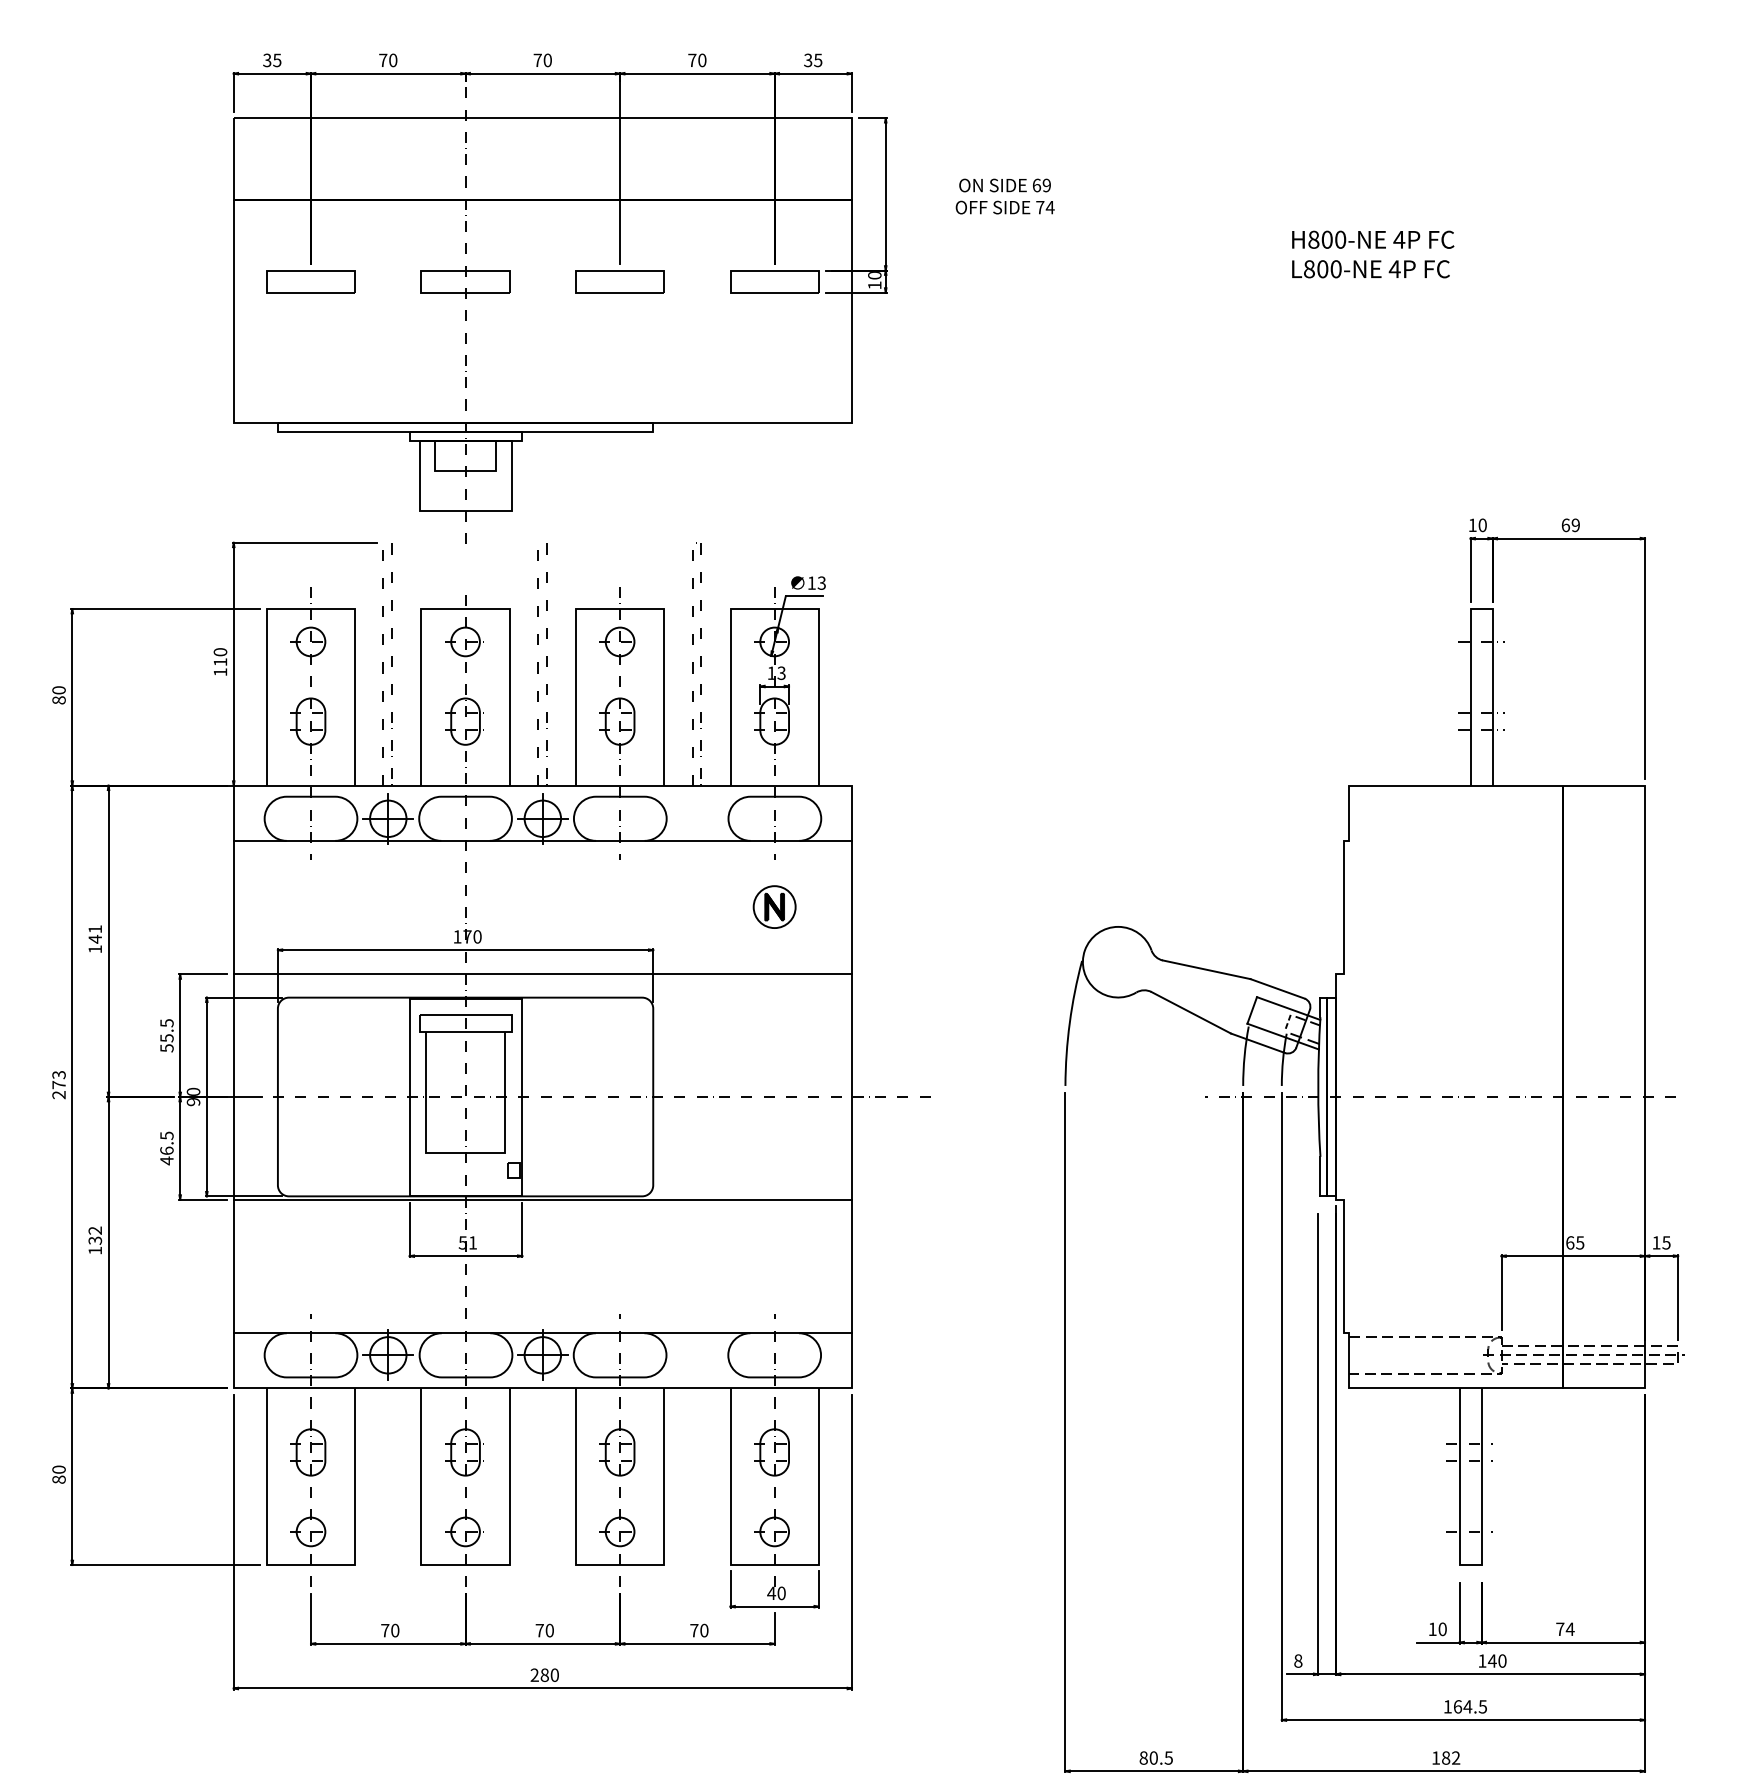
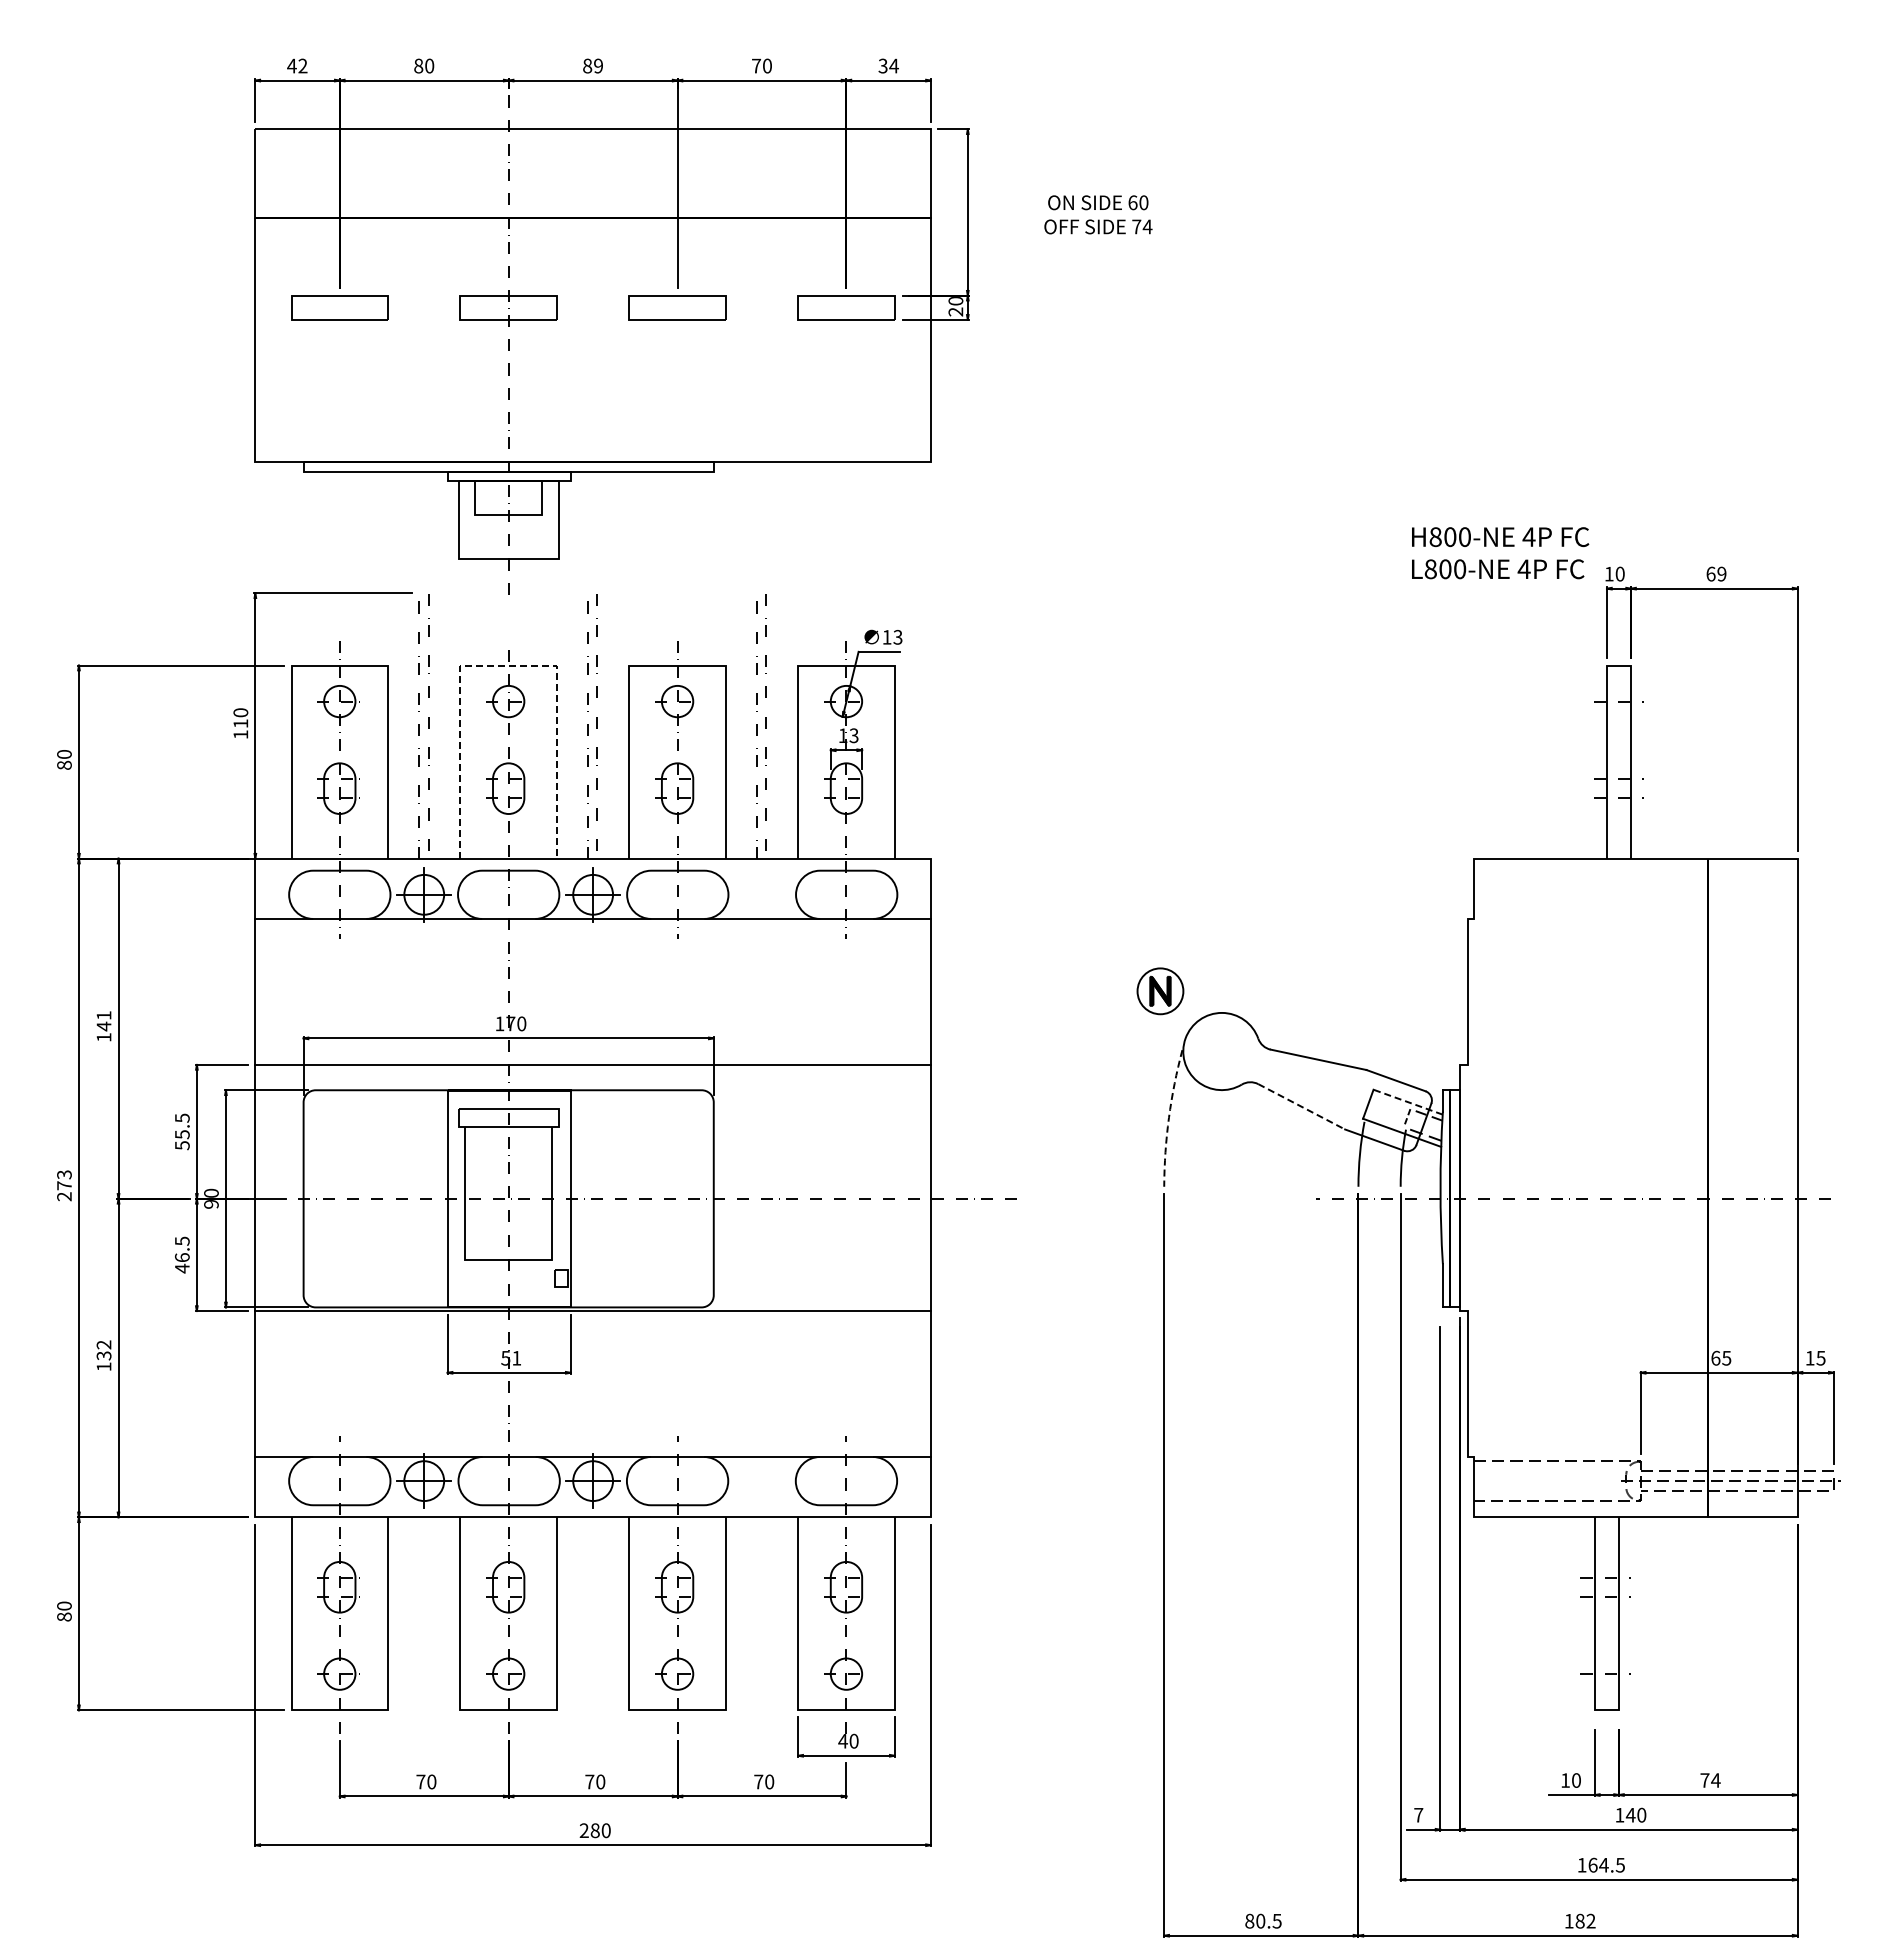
text: (272, 59) -> (297, 65), 35 -> 42
text: (383, 59) -> (418, 65), 70 -> 80
text: (543, 59) -> (593, 65), 70 -> 89
text: (817, 59) -> (893, 65), 35 -> 34
text: (1046, 185) -> (1143, 202), 69 -> 60
text: (1373, 254) -> (1500, 553), moved
text: (874, 285) -> (955, 311), 10 -> 20
line: (466, 608) -> (509, 665), solid -> dashed
part: (774, 907) -> (1160, 991), moved
line: (1288, 1008) -> (1408, 1102), solid -> dashed
line: (1191, 1012) -> (1301, 1106), solid -> dashed
arc: (1069, 1022) -> (1168, 1117), solid -> dashed
text: (1298, 1660) -> (1418, 1814), 8 -> 7

